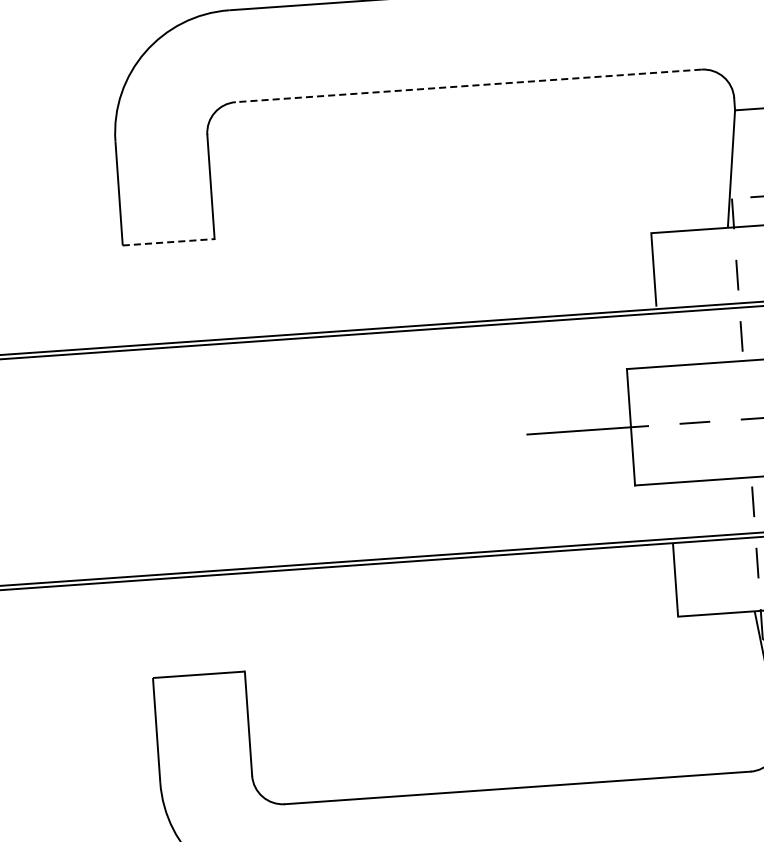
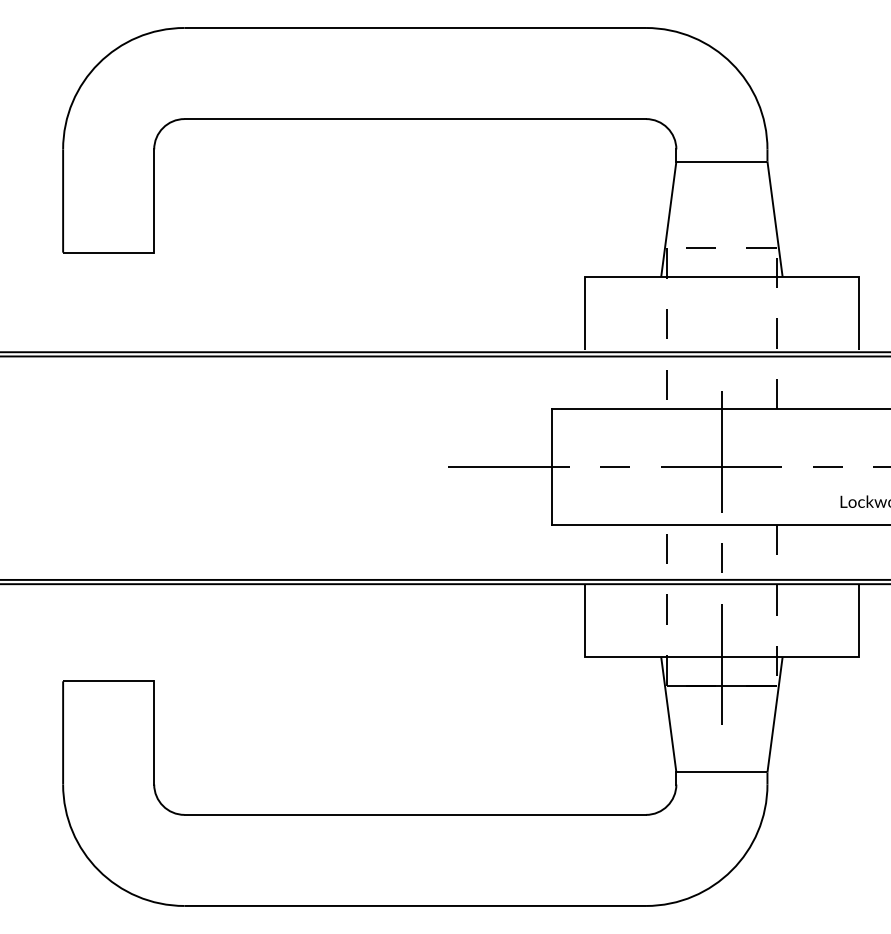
line: (468, 86) -> (415, 119), dashed -> solid
line: (168, 242) -> (108, 252), dashed -> solid

